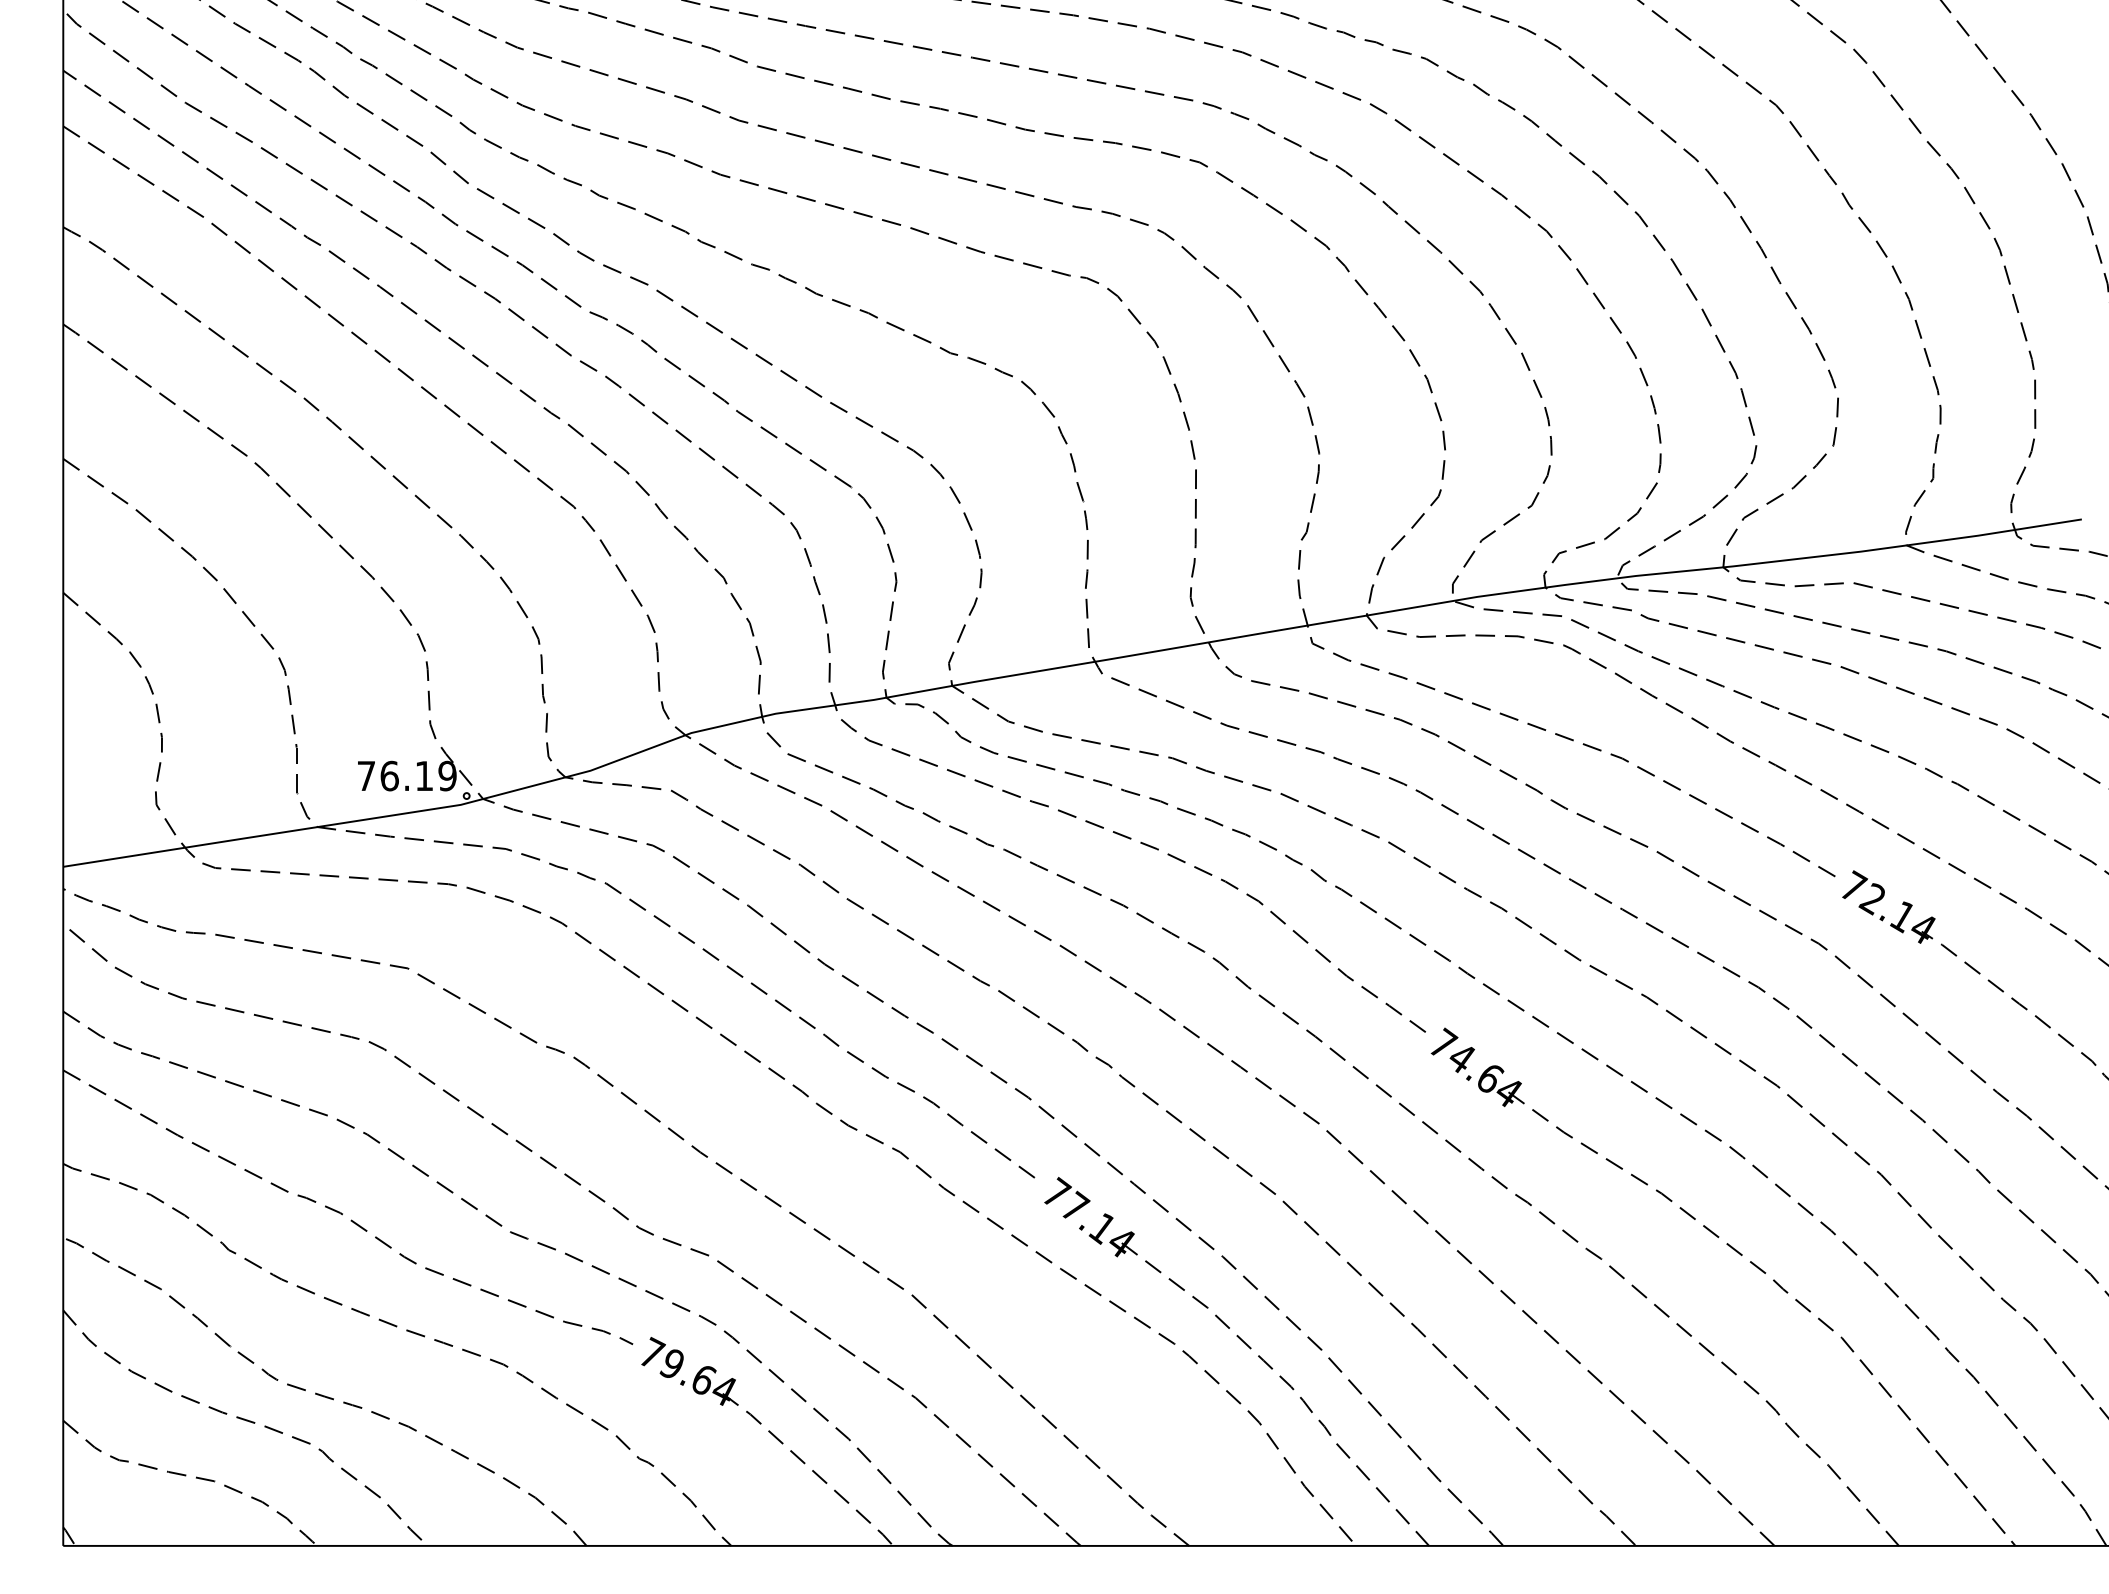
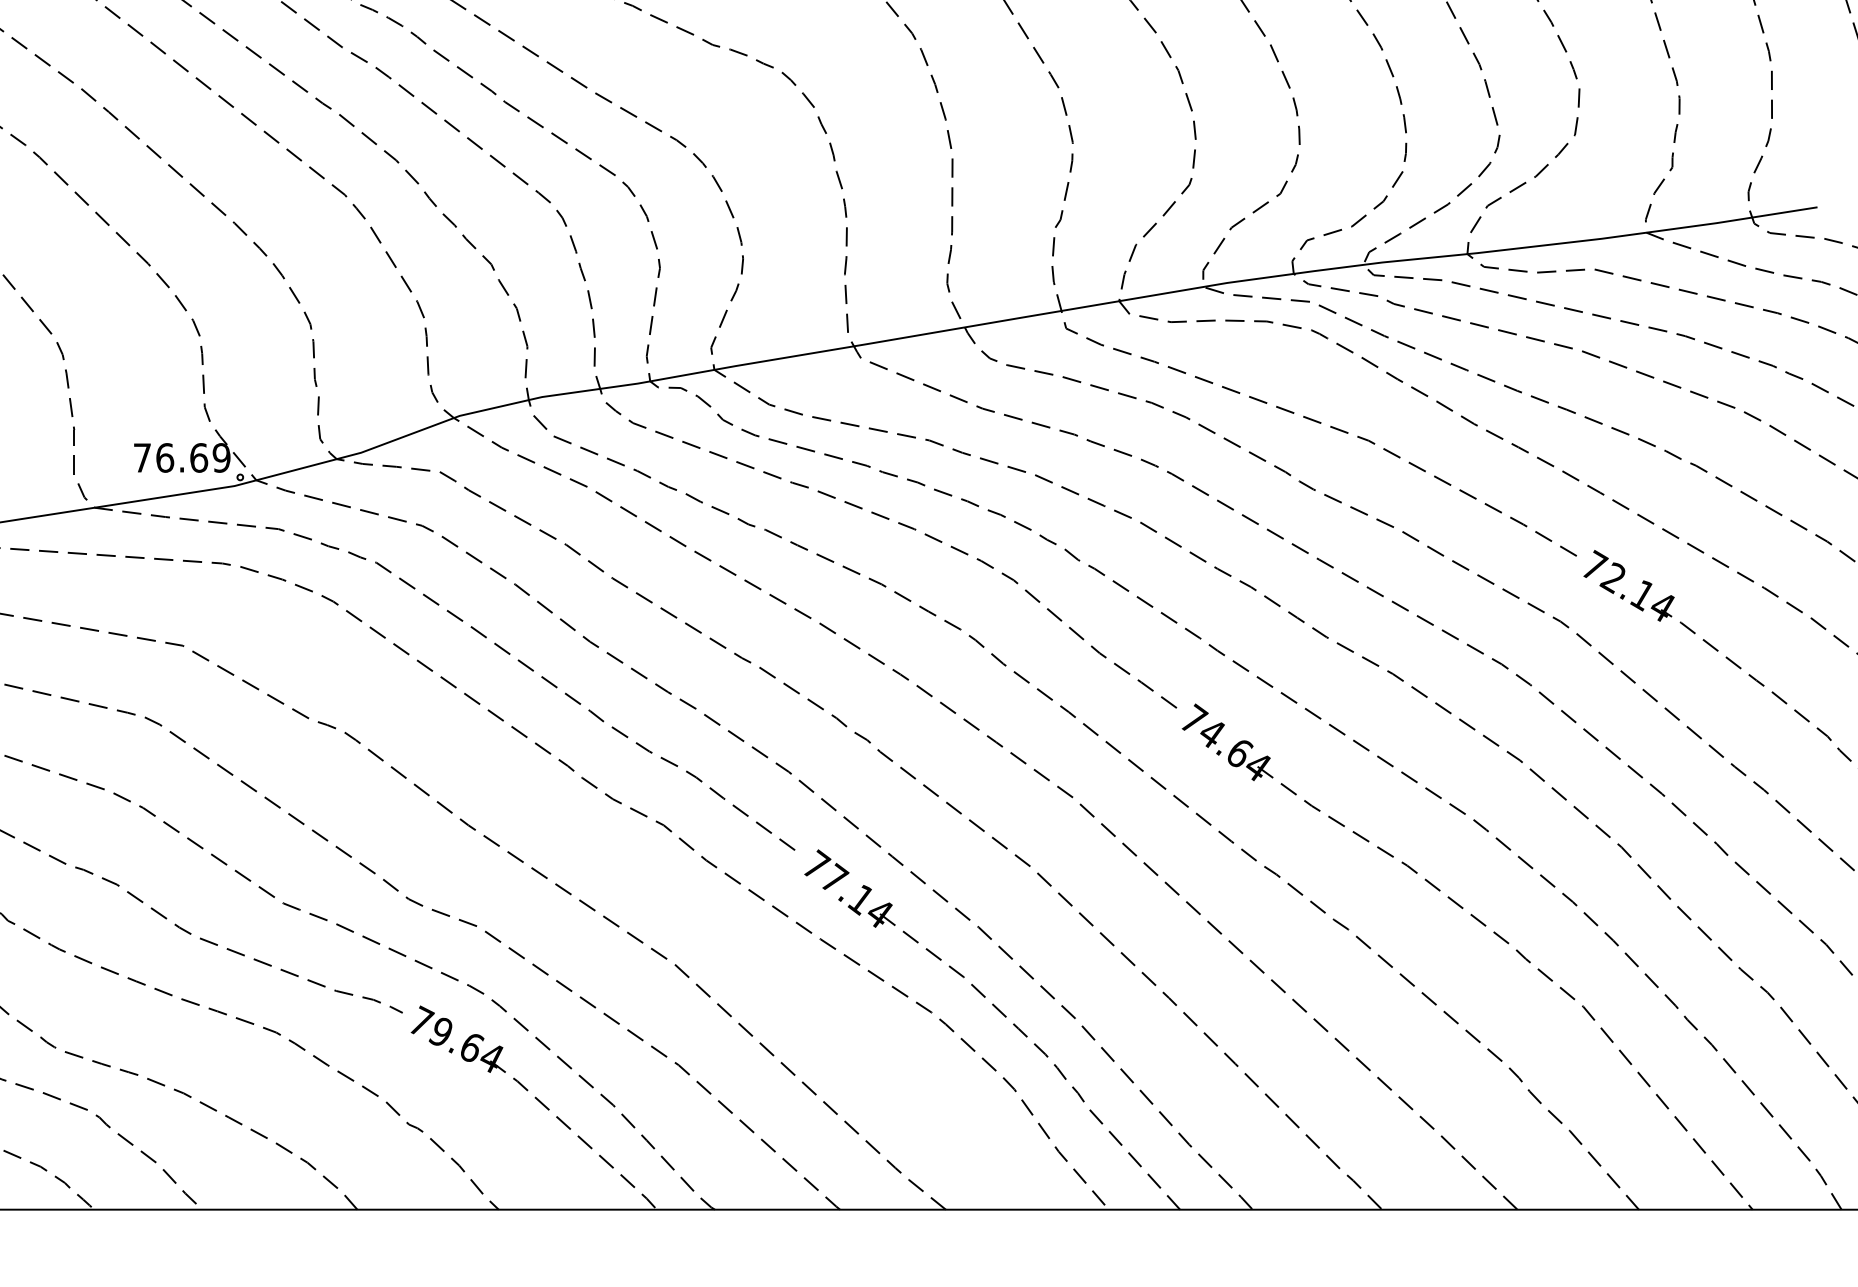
text: (424, 775) -> (199, 457), 76.19 -> 76.69

